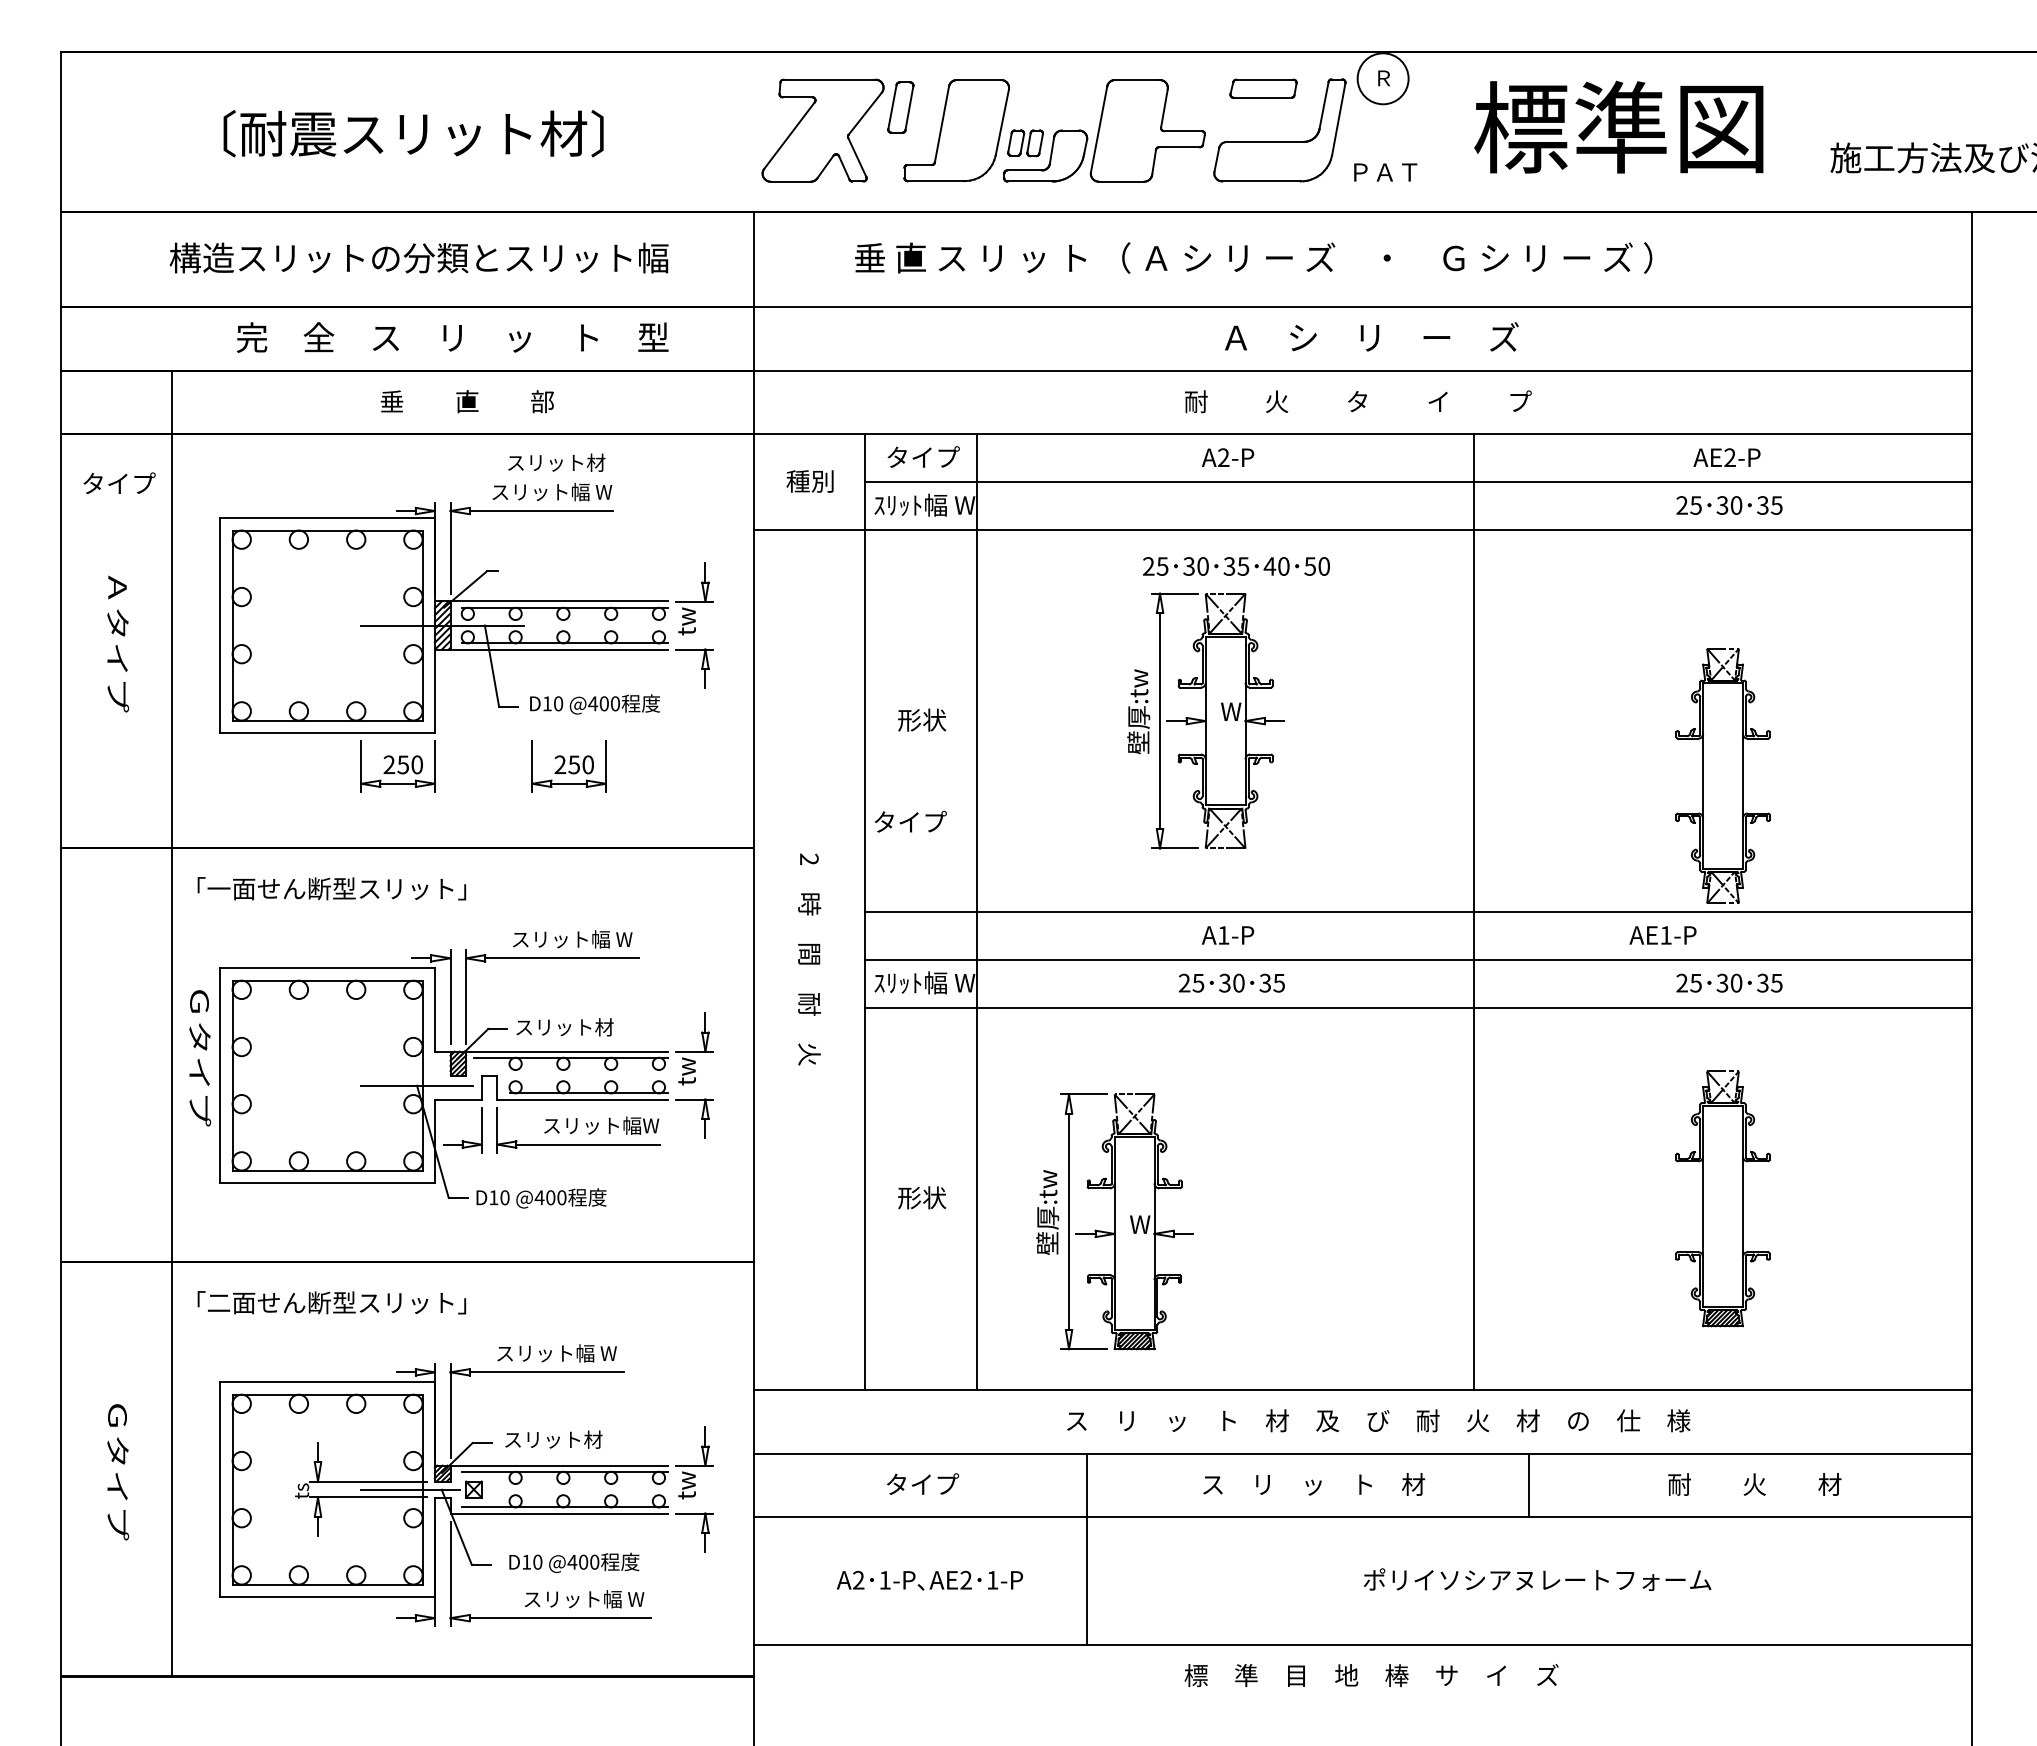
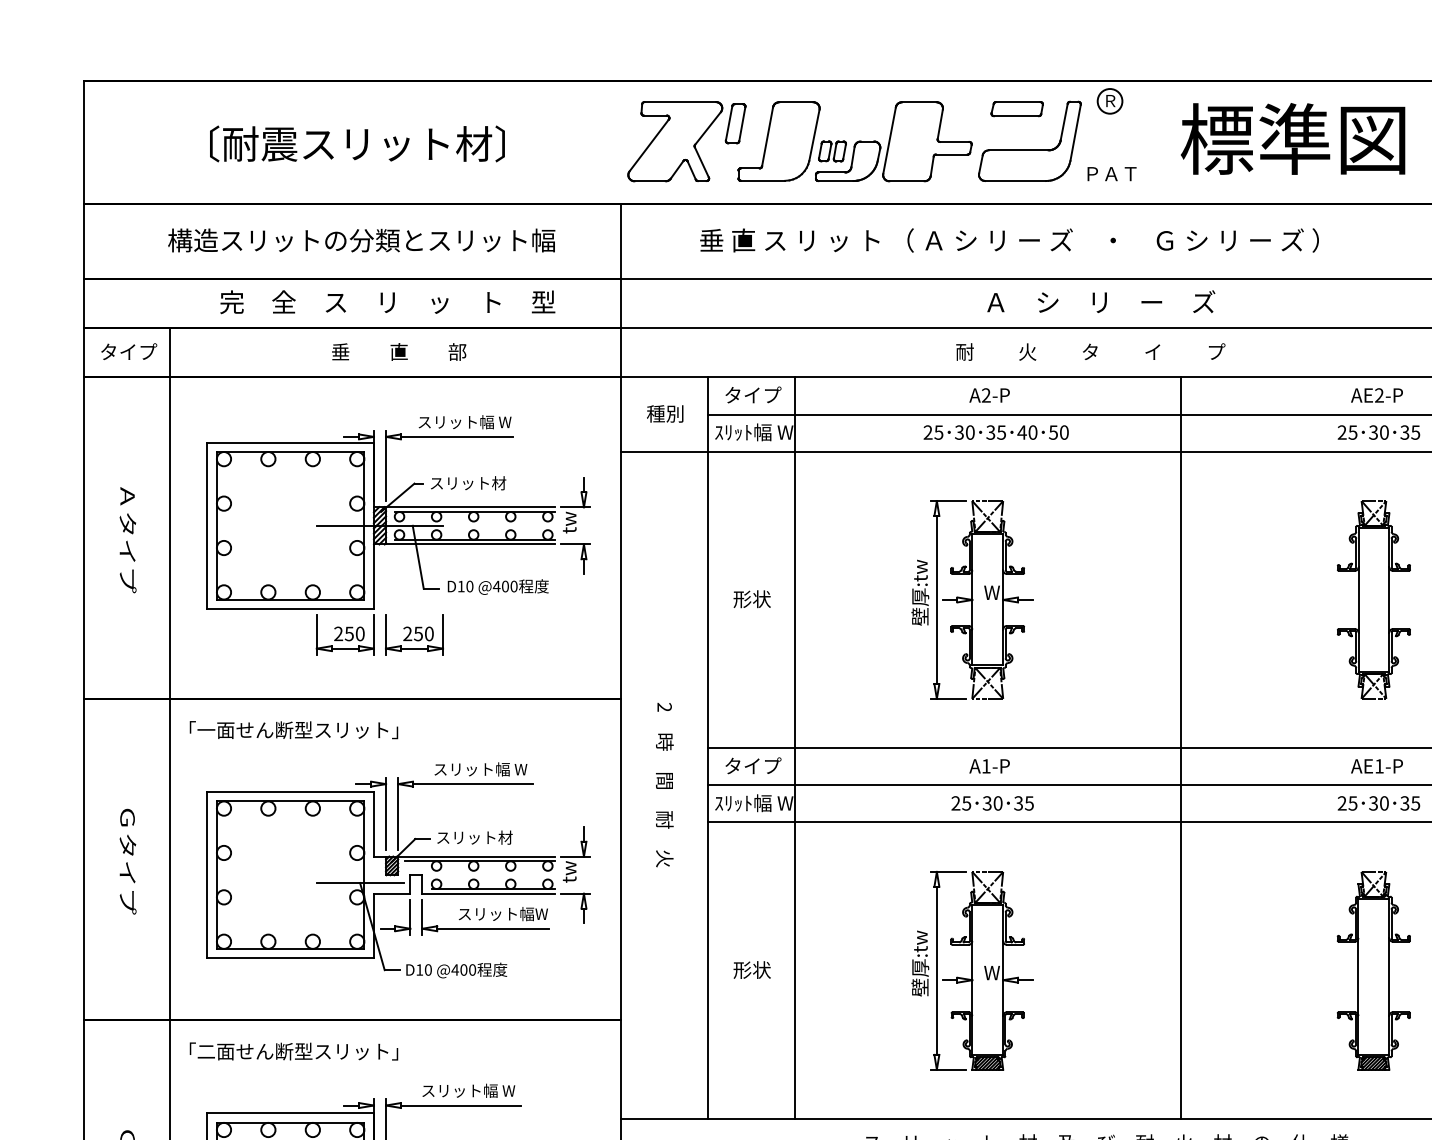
circle: (1383, 78) -> (1110, 101), size x0.62
text: (556, 462) -> (468, 483), moved
text: (119, 483) -> (129, 351), moved
text: (1236, 566) -> (996, 432), moved
part: (568, 766) -> (414, 635), moved
part: (1722, 775) -> (1373, 599), moved
text: (910, 821) -> (753, 765), moved
text: (1662, 935) -> (1376, 766), moved
text: (200, 1058) -> (128, 861), moved
part: (1114, 1221) -> (972, 970), moved

